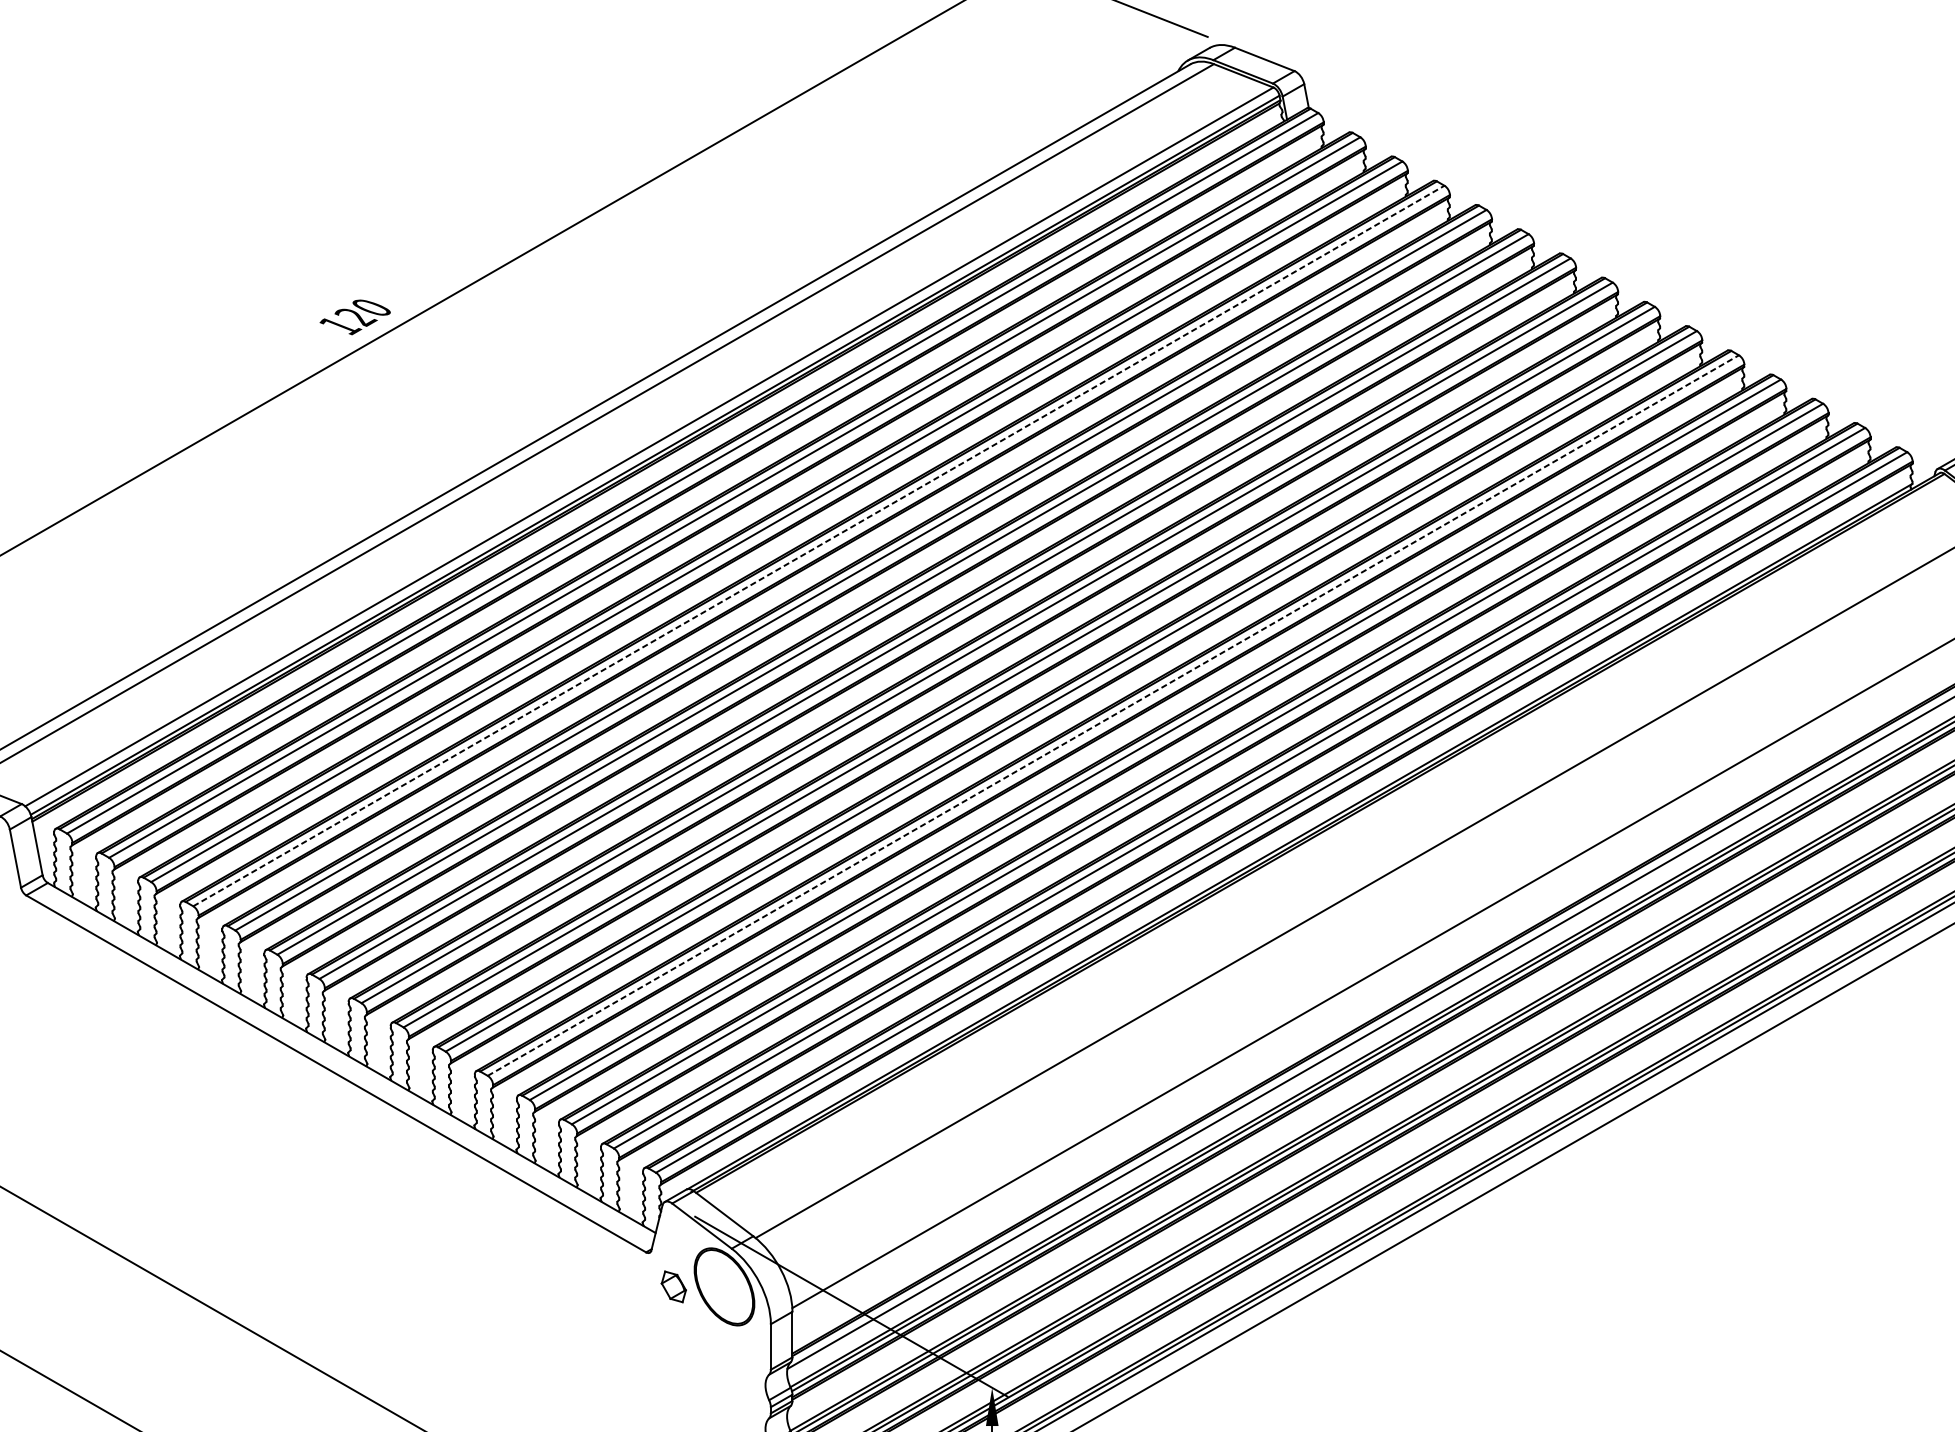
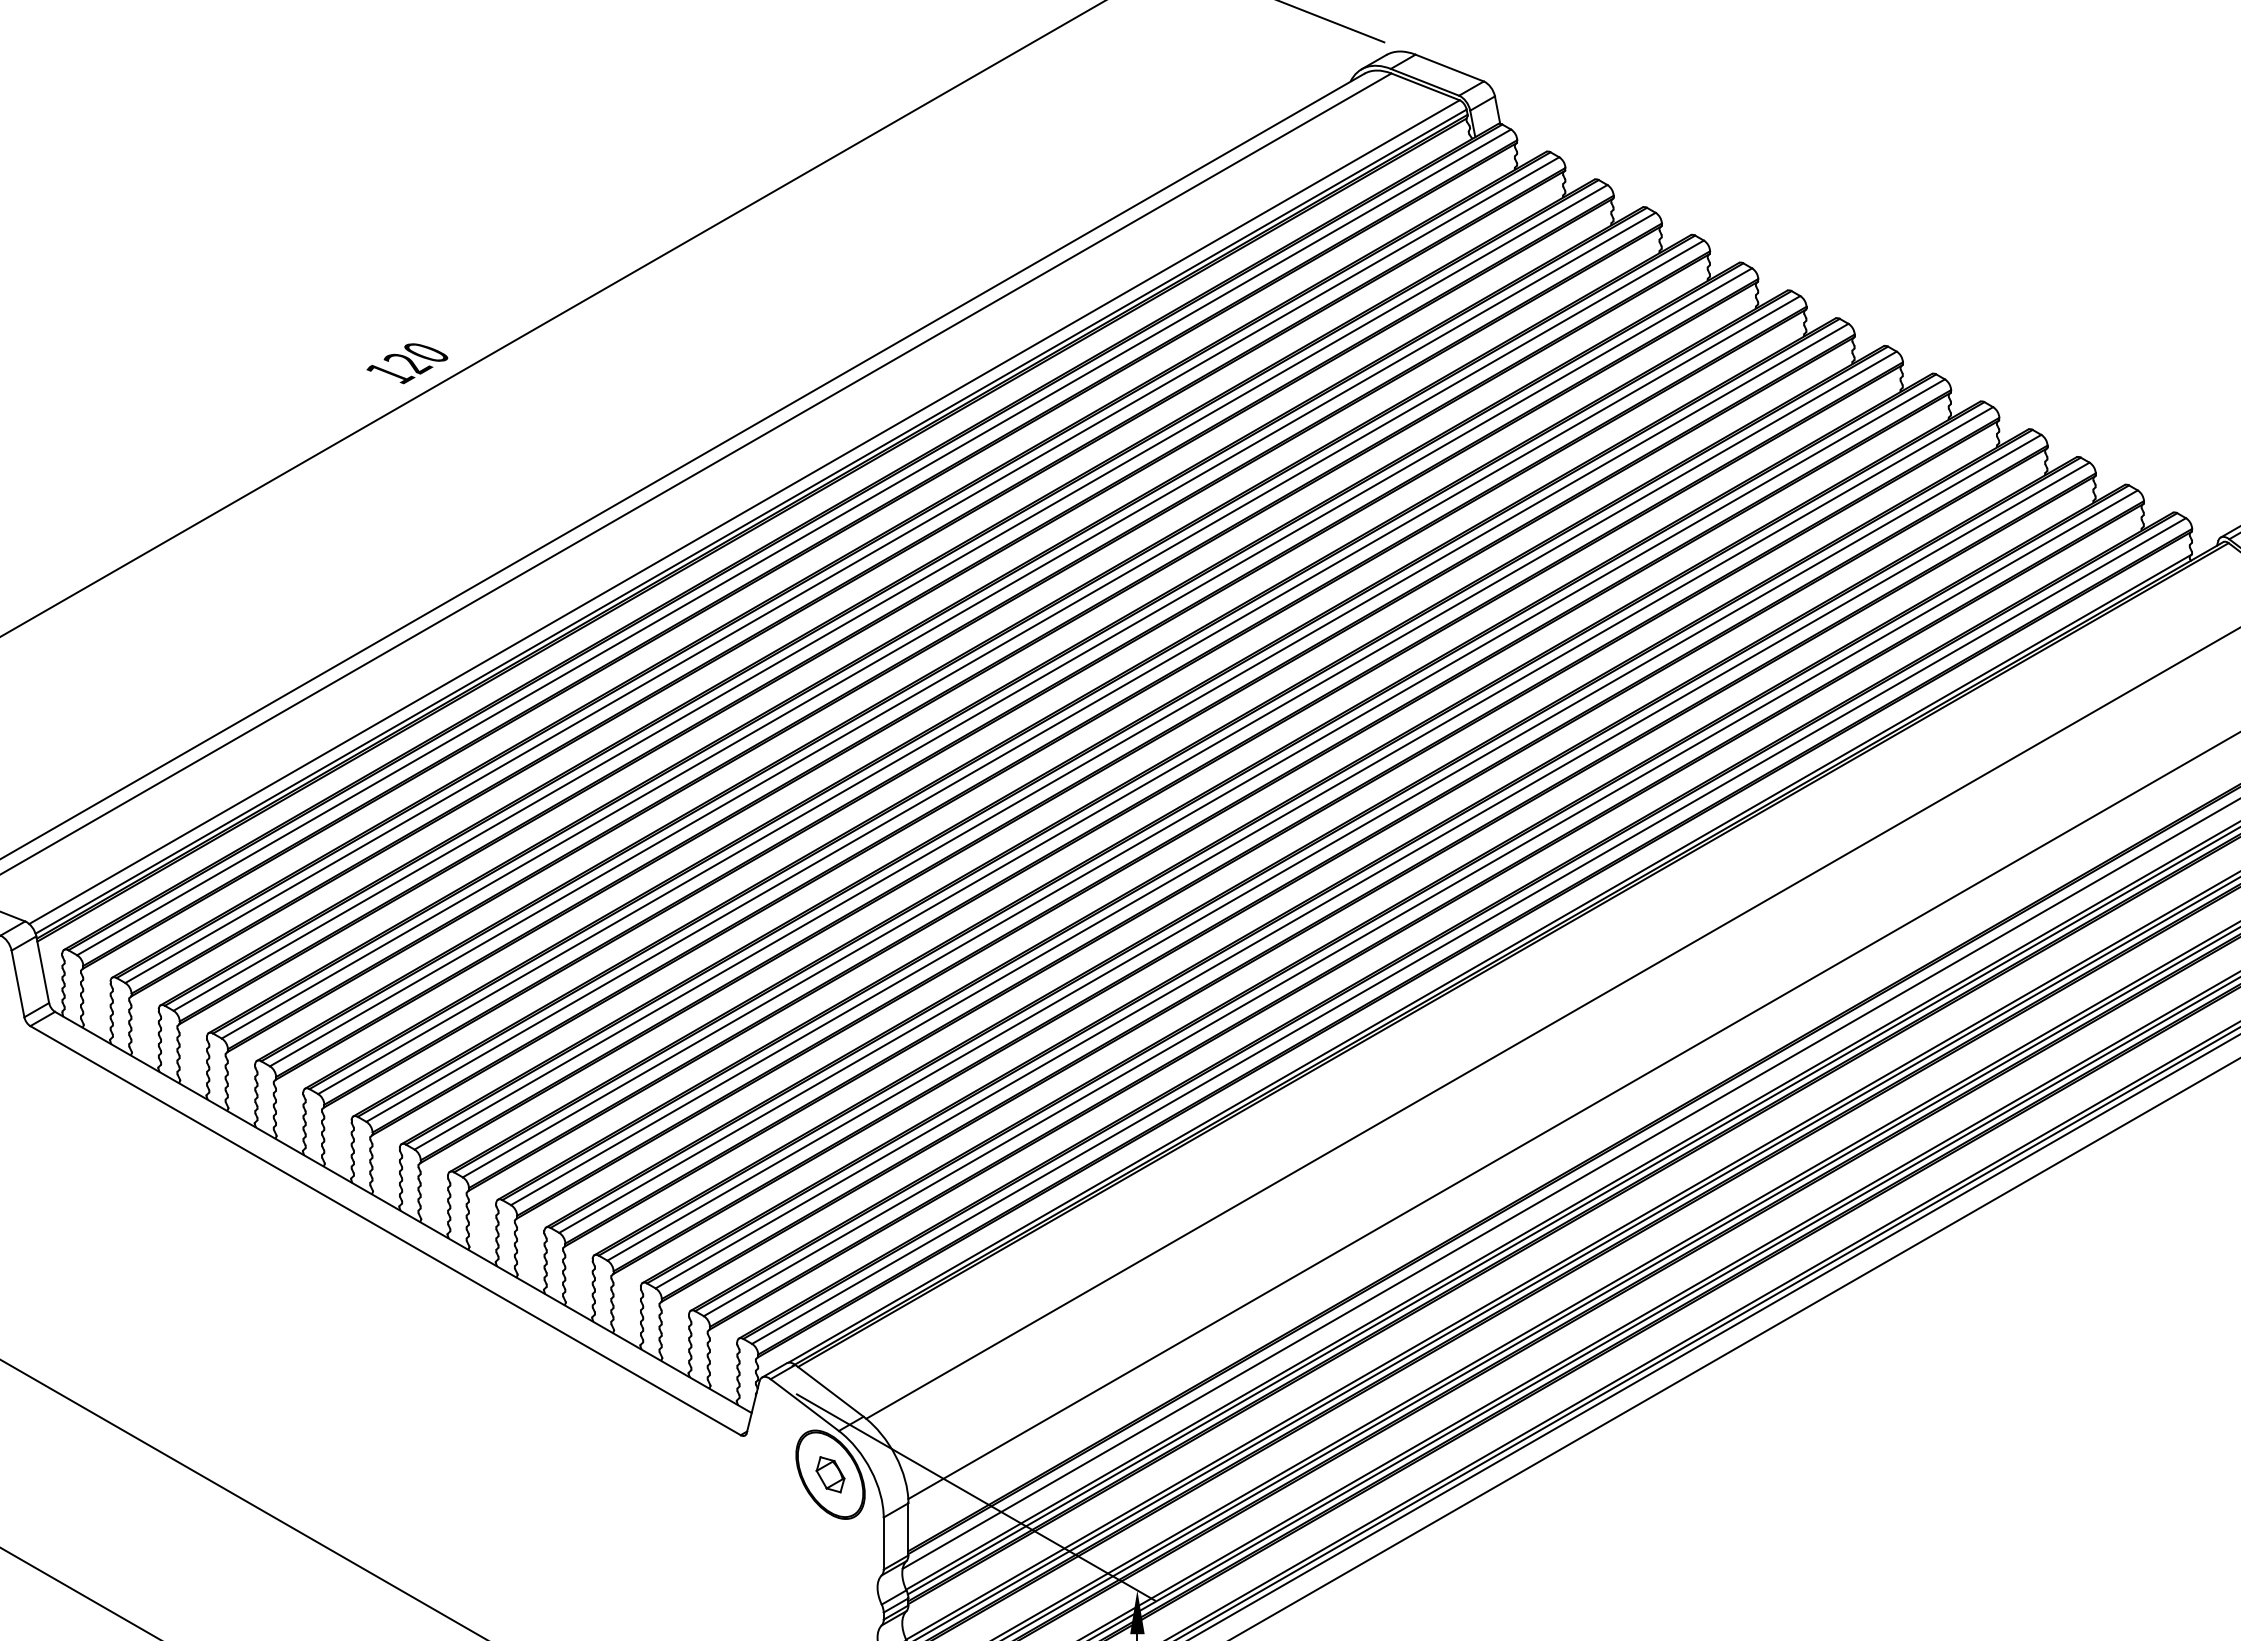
line: (819, 545) -> (939, 625), dashed -> solid
line: (1113, 715) -> (1276, 819), dashed -> solid
part: (673, 1286) -> (830, 1474), moved

